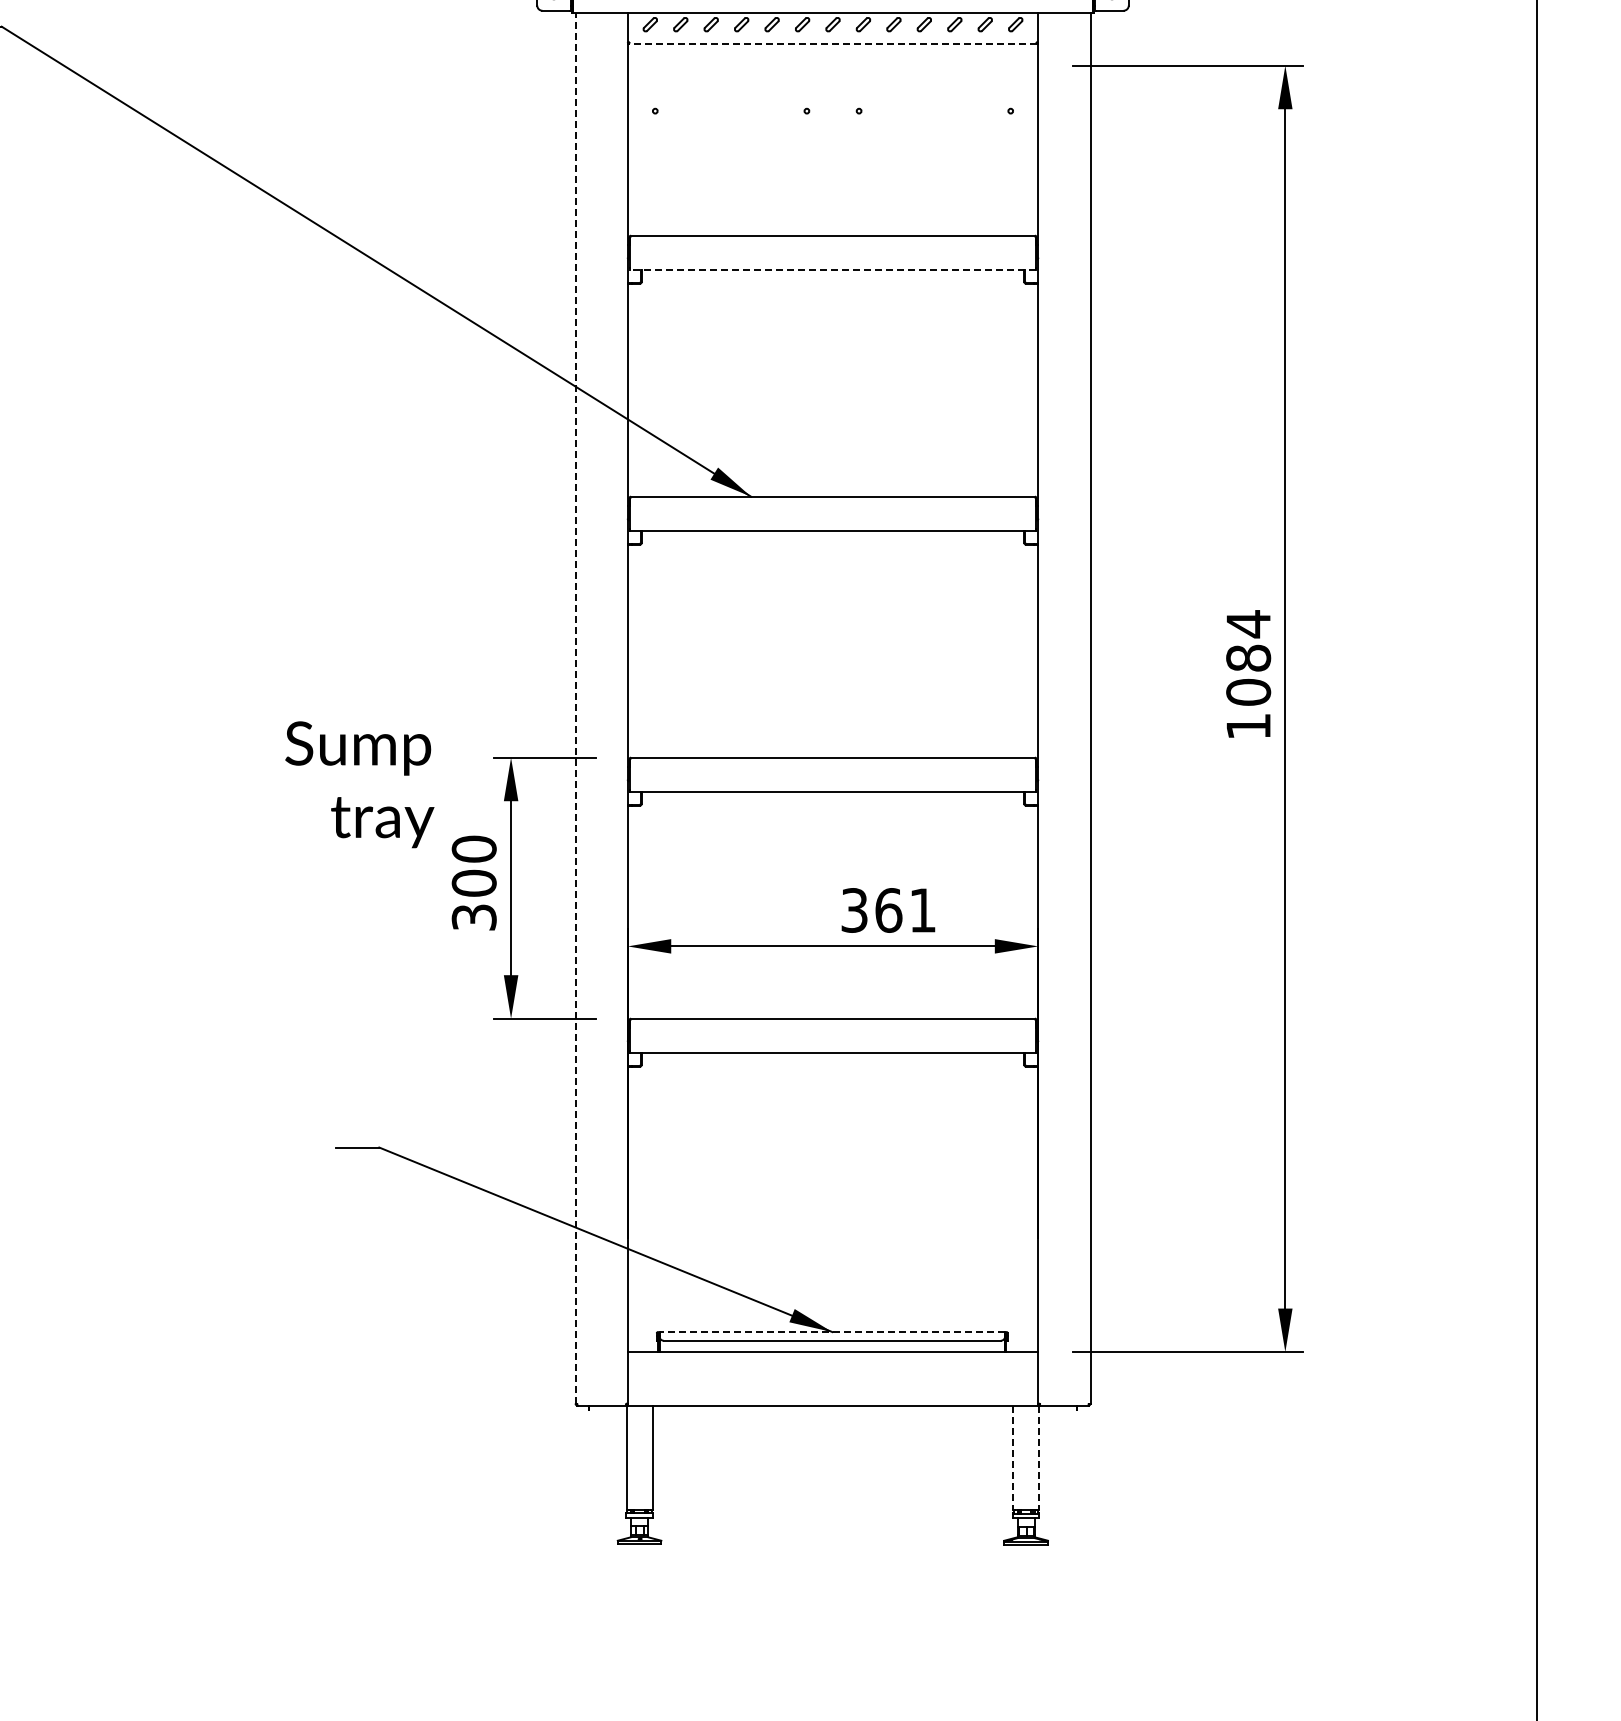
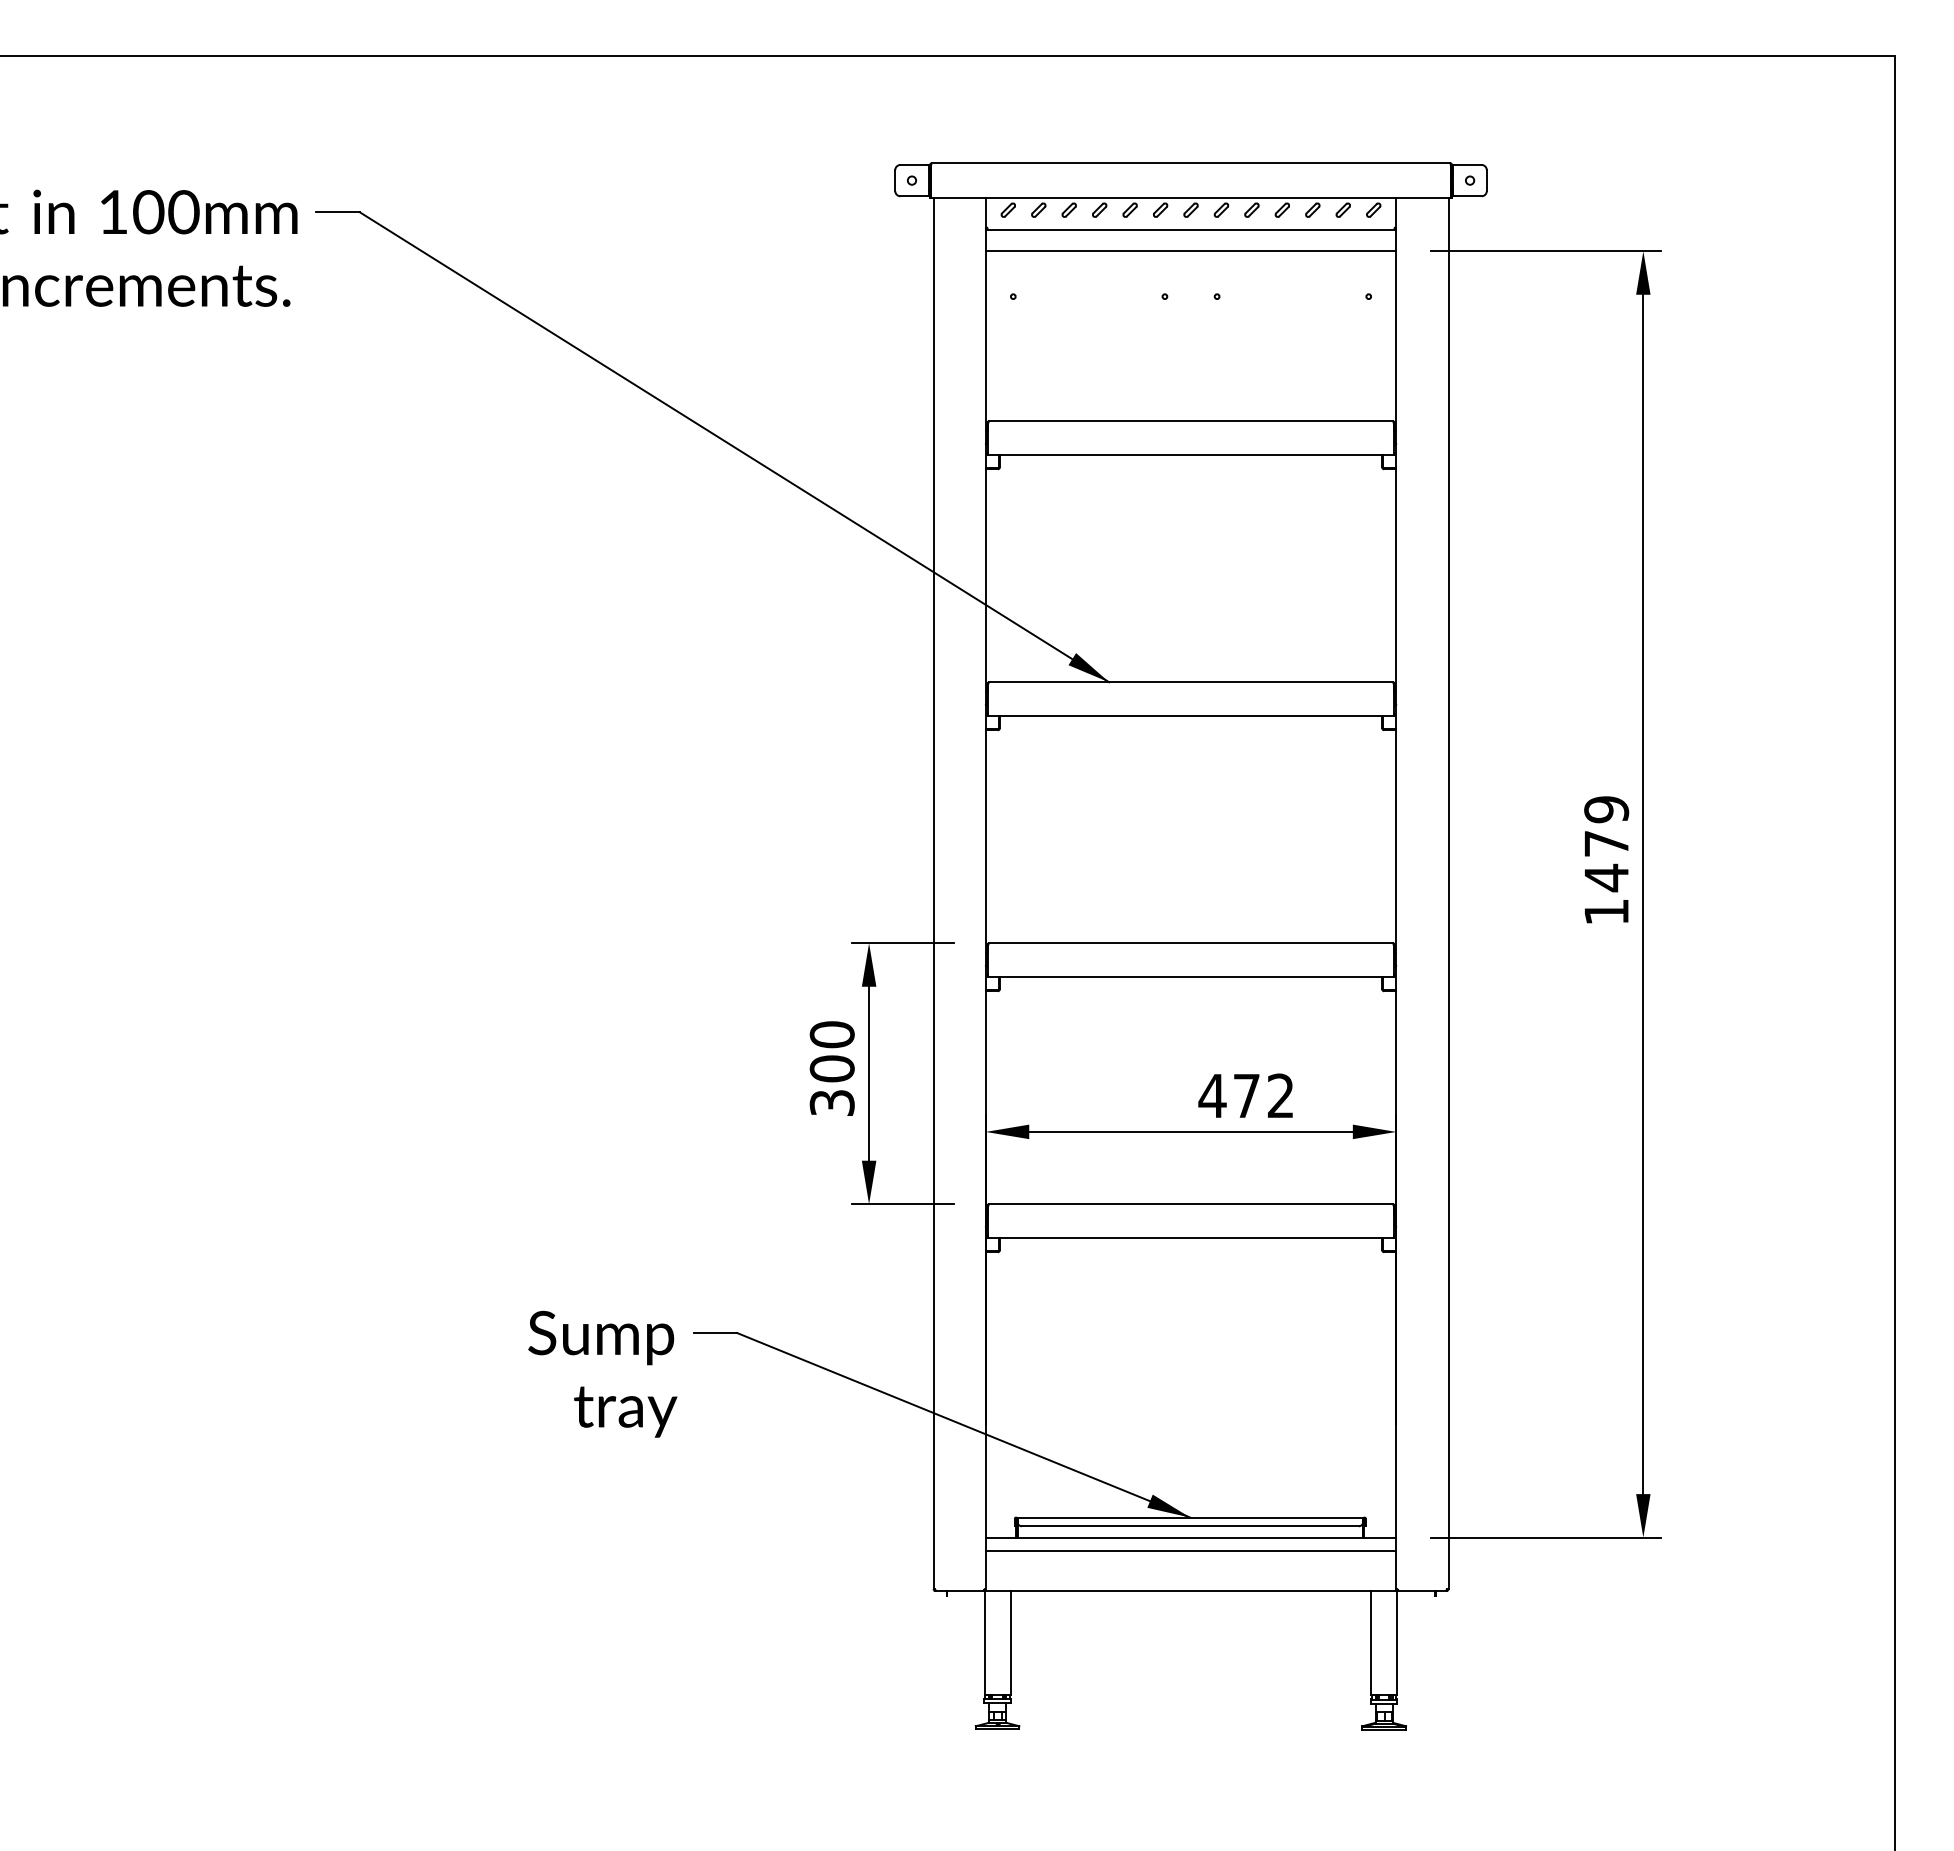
line: (832, 43) -> (1190, 229), dashed -> solid
line: (832, 65) -> (1190, 251), added
line: (833, 269) -> (1191, 455), dashed -> solid
text: (1248, 657) -> (1606, 843), 1084 -> 1479
line: (575, 707) -> (933, 893), dashed -> solid
text: (359, 783) -> (602, 1373), moved
text: (887, 909) -> (1245, 1095), 361 -> 472
line: (832, 1331) -> (1190, 1517), dashed -> solid
line: (832, 1364) -> (1190, 1550), added
line: (1013, 1457) -> (1371, 1643), dashed -> solid
line: (1039, 1457) -> (1397, 1643), dashed -> solid

